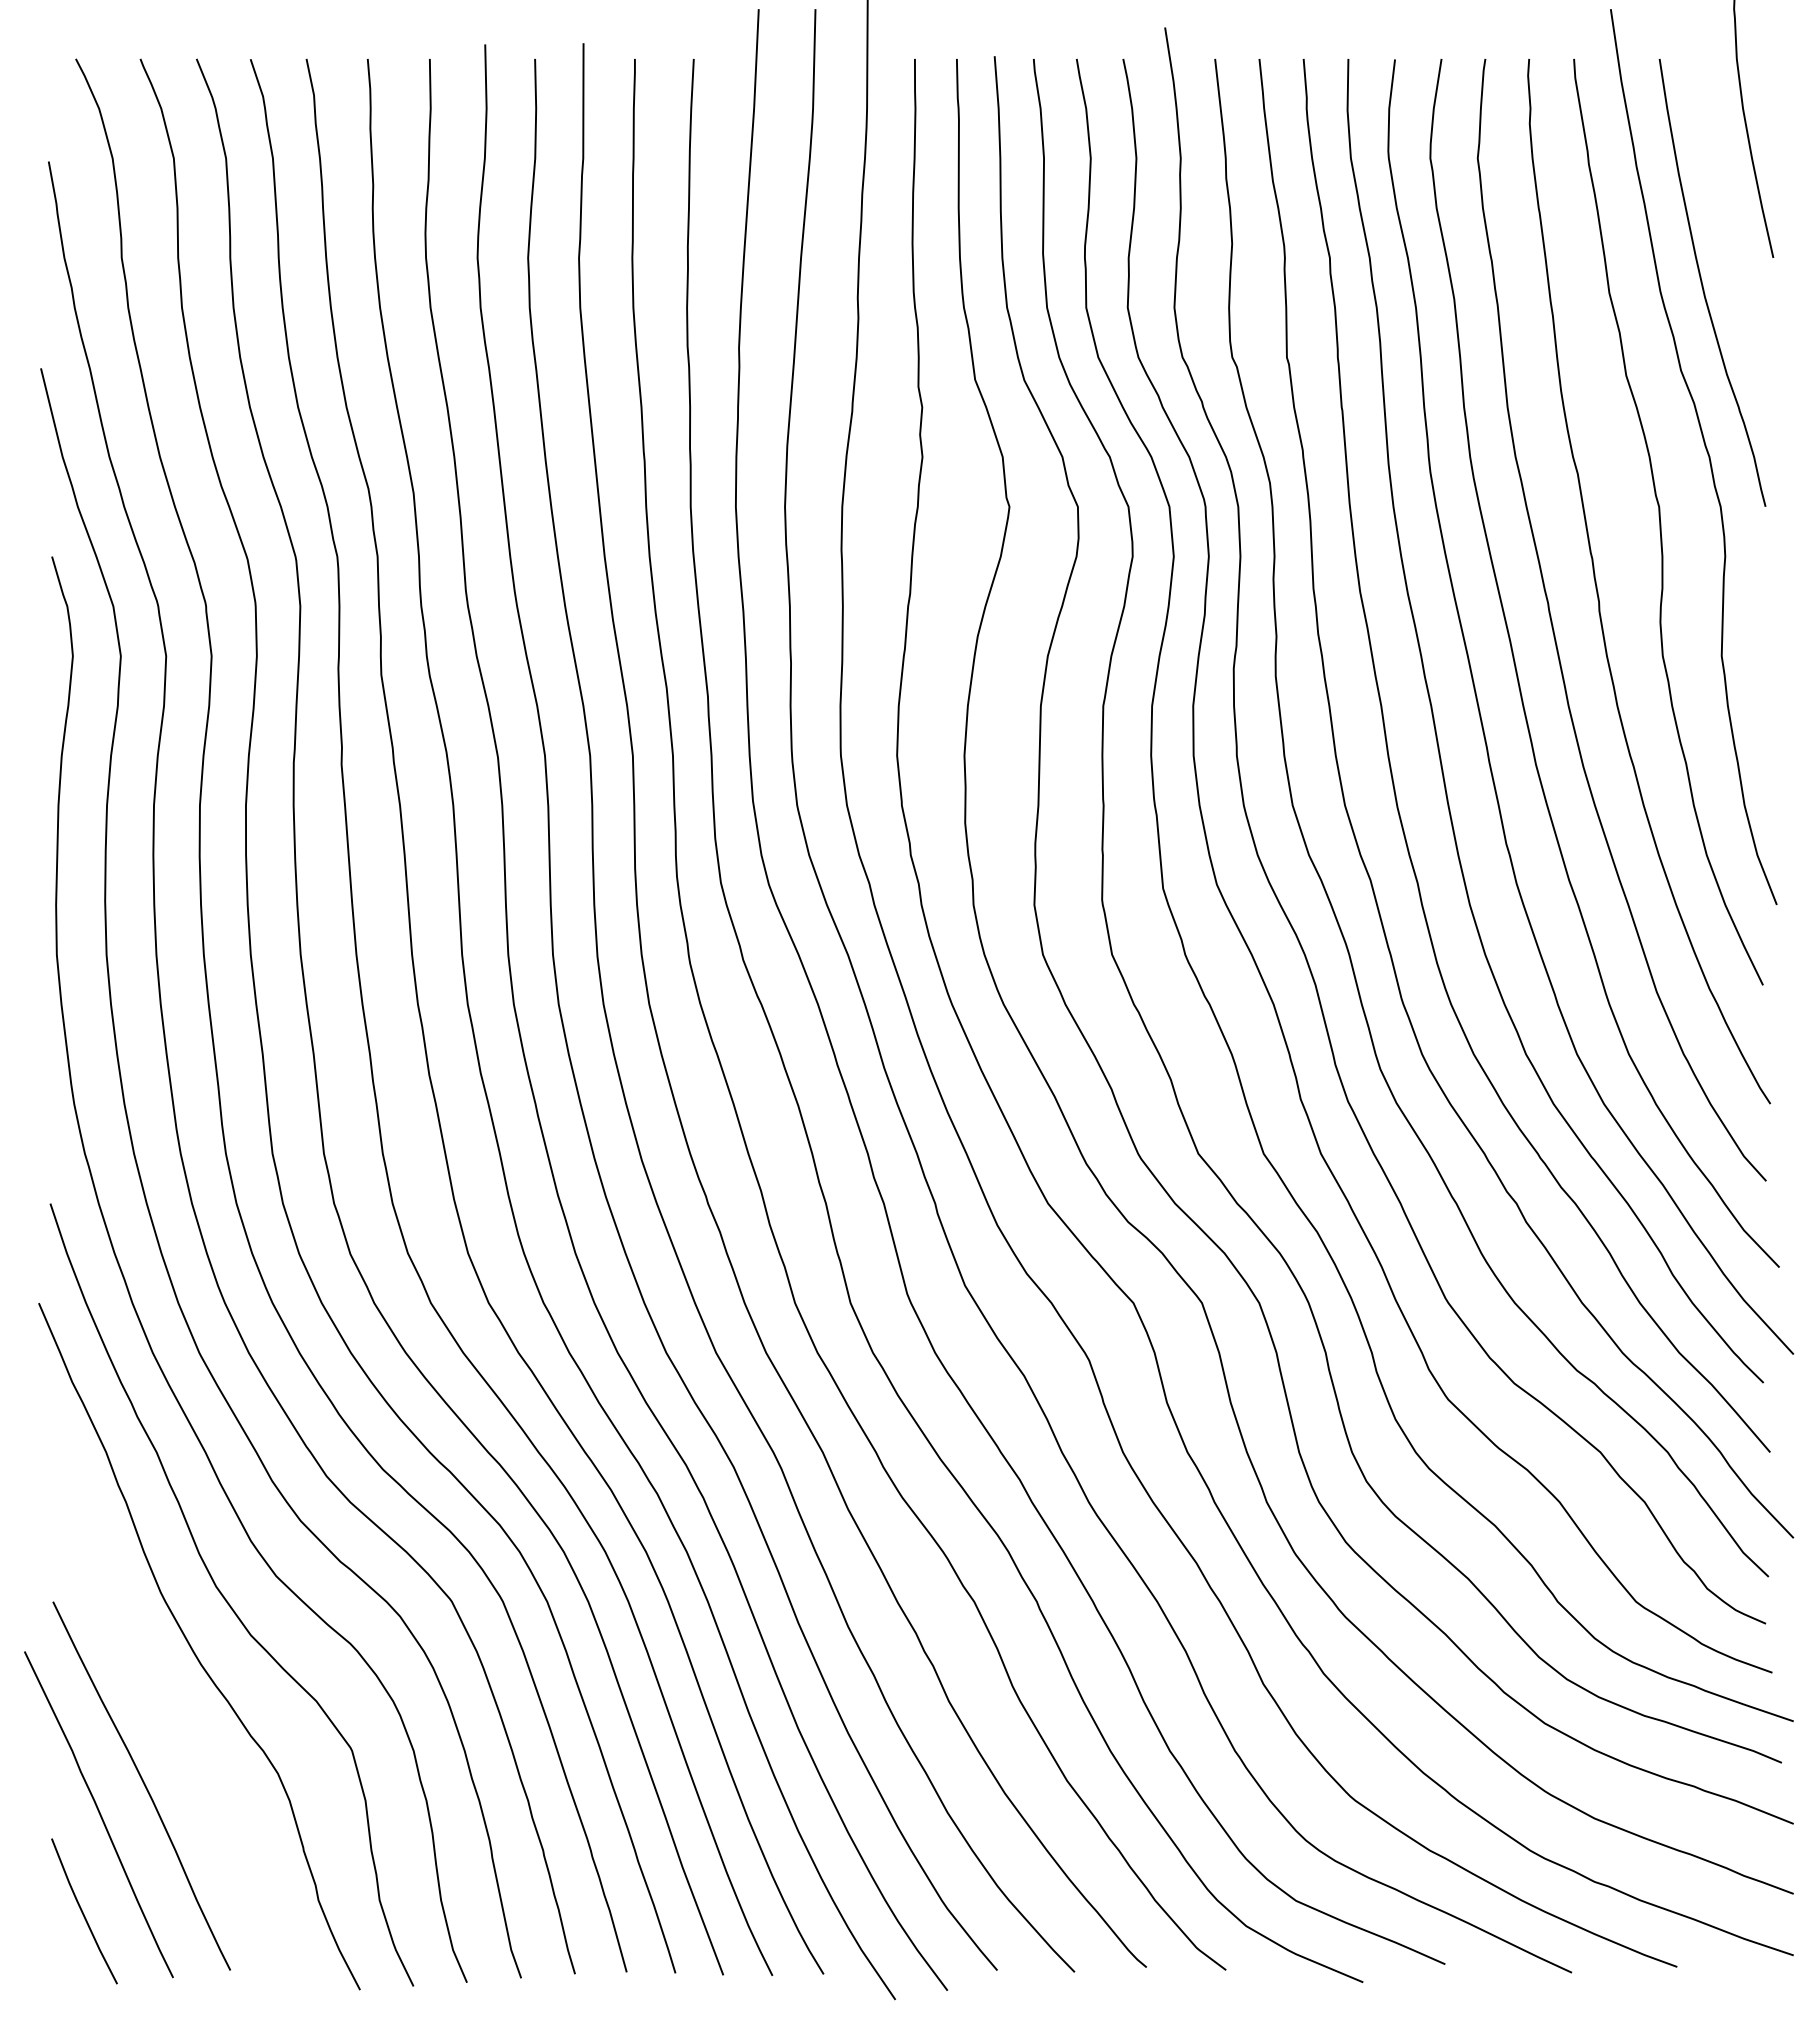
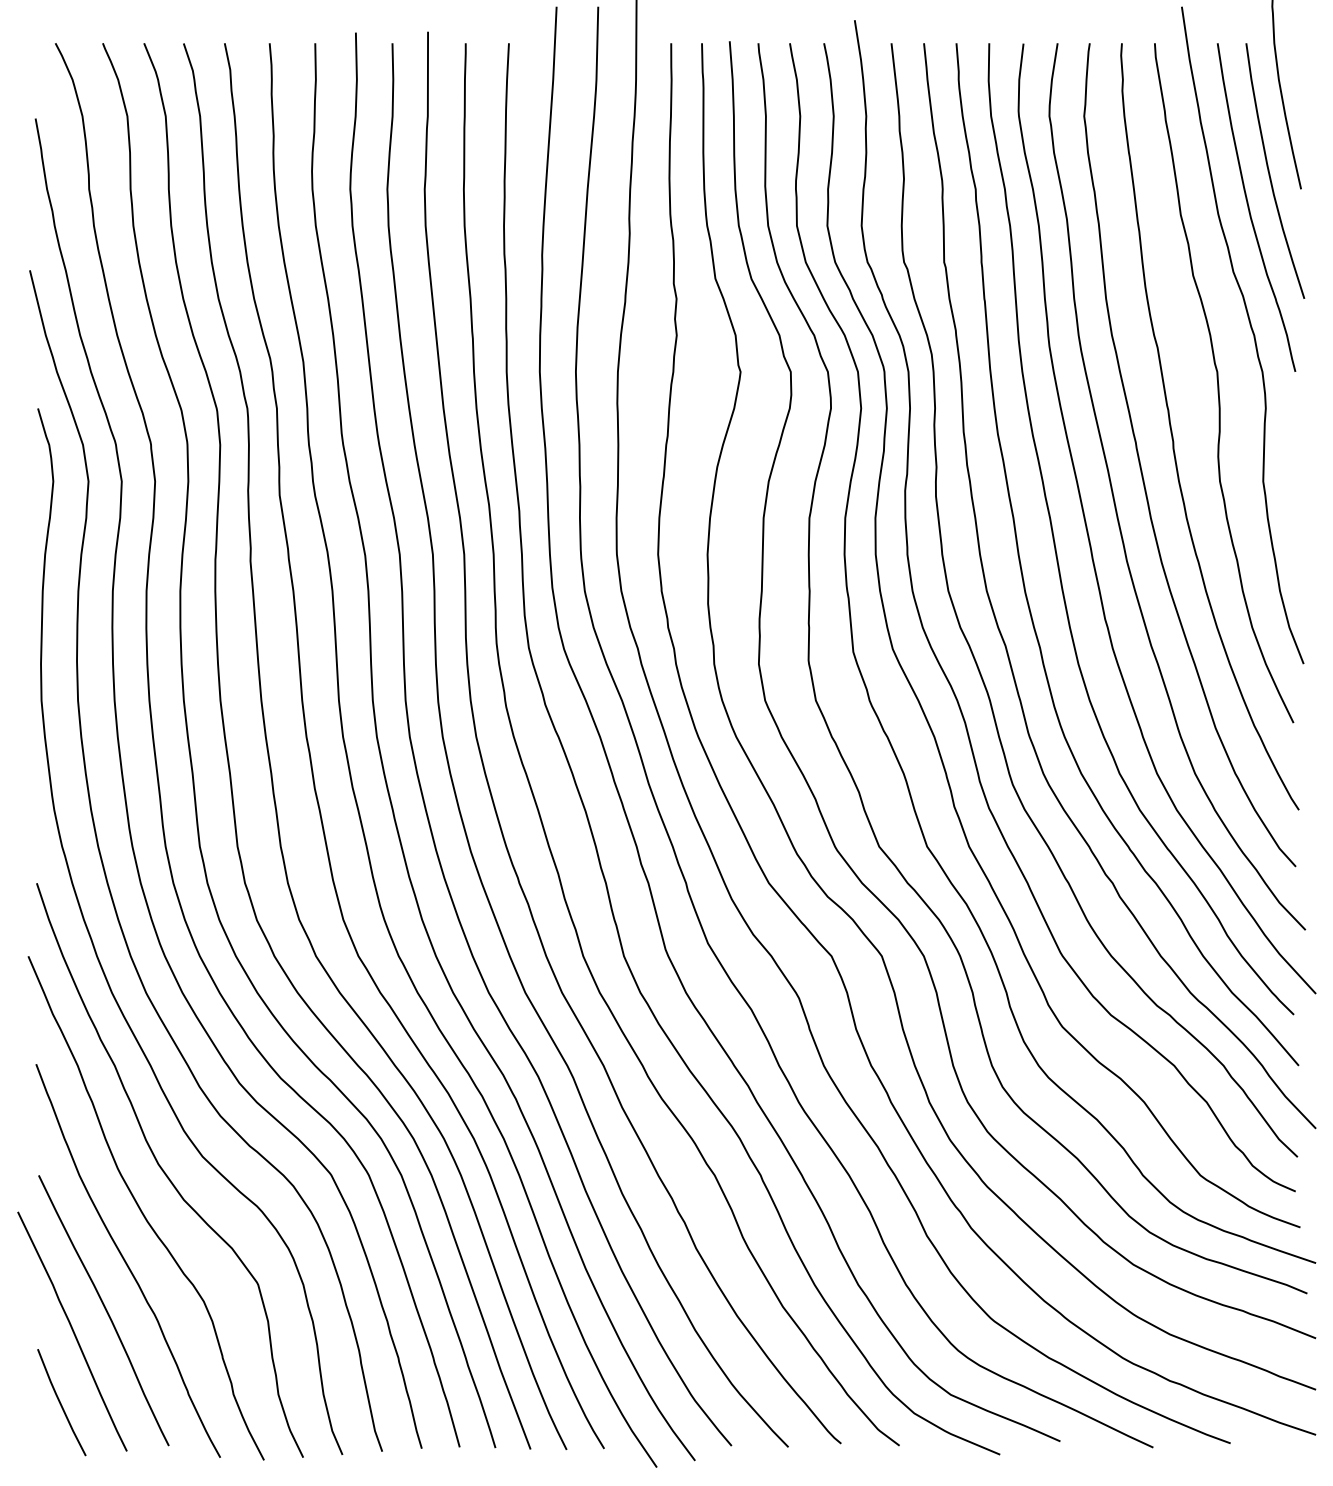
curve: (1730, 233) -> (1269, 171), added
curve: (172, 1719) -> (126, 1261), added

